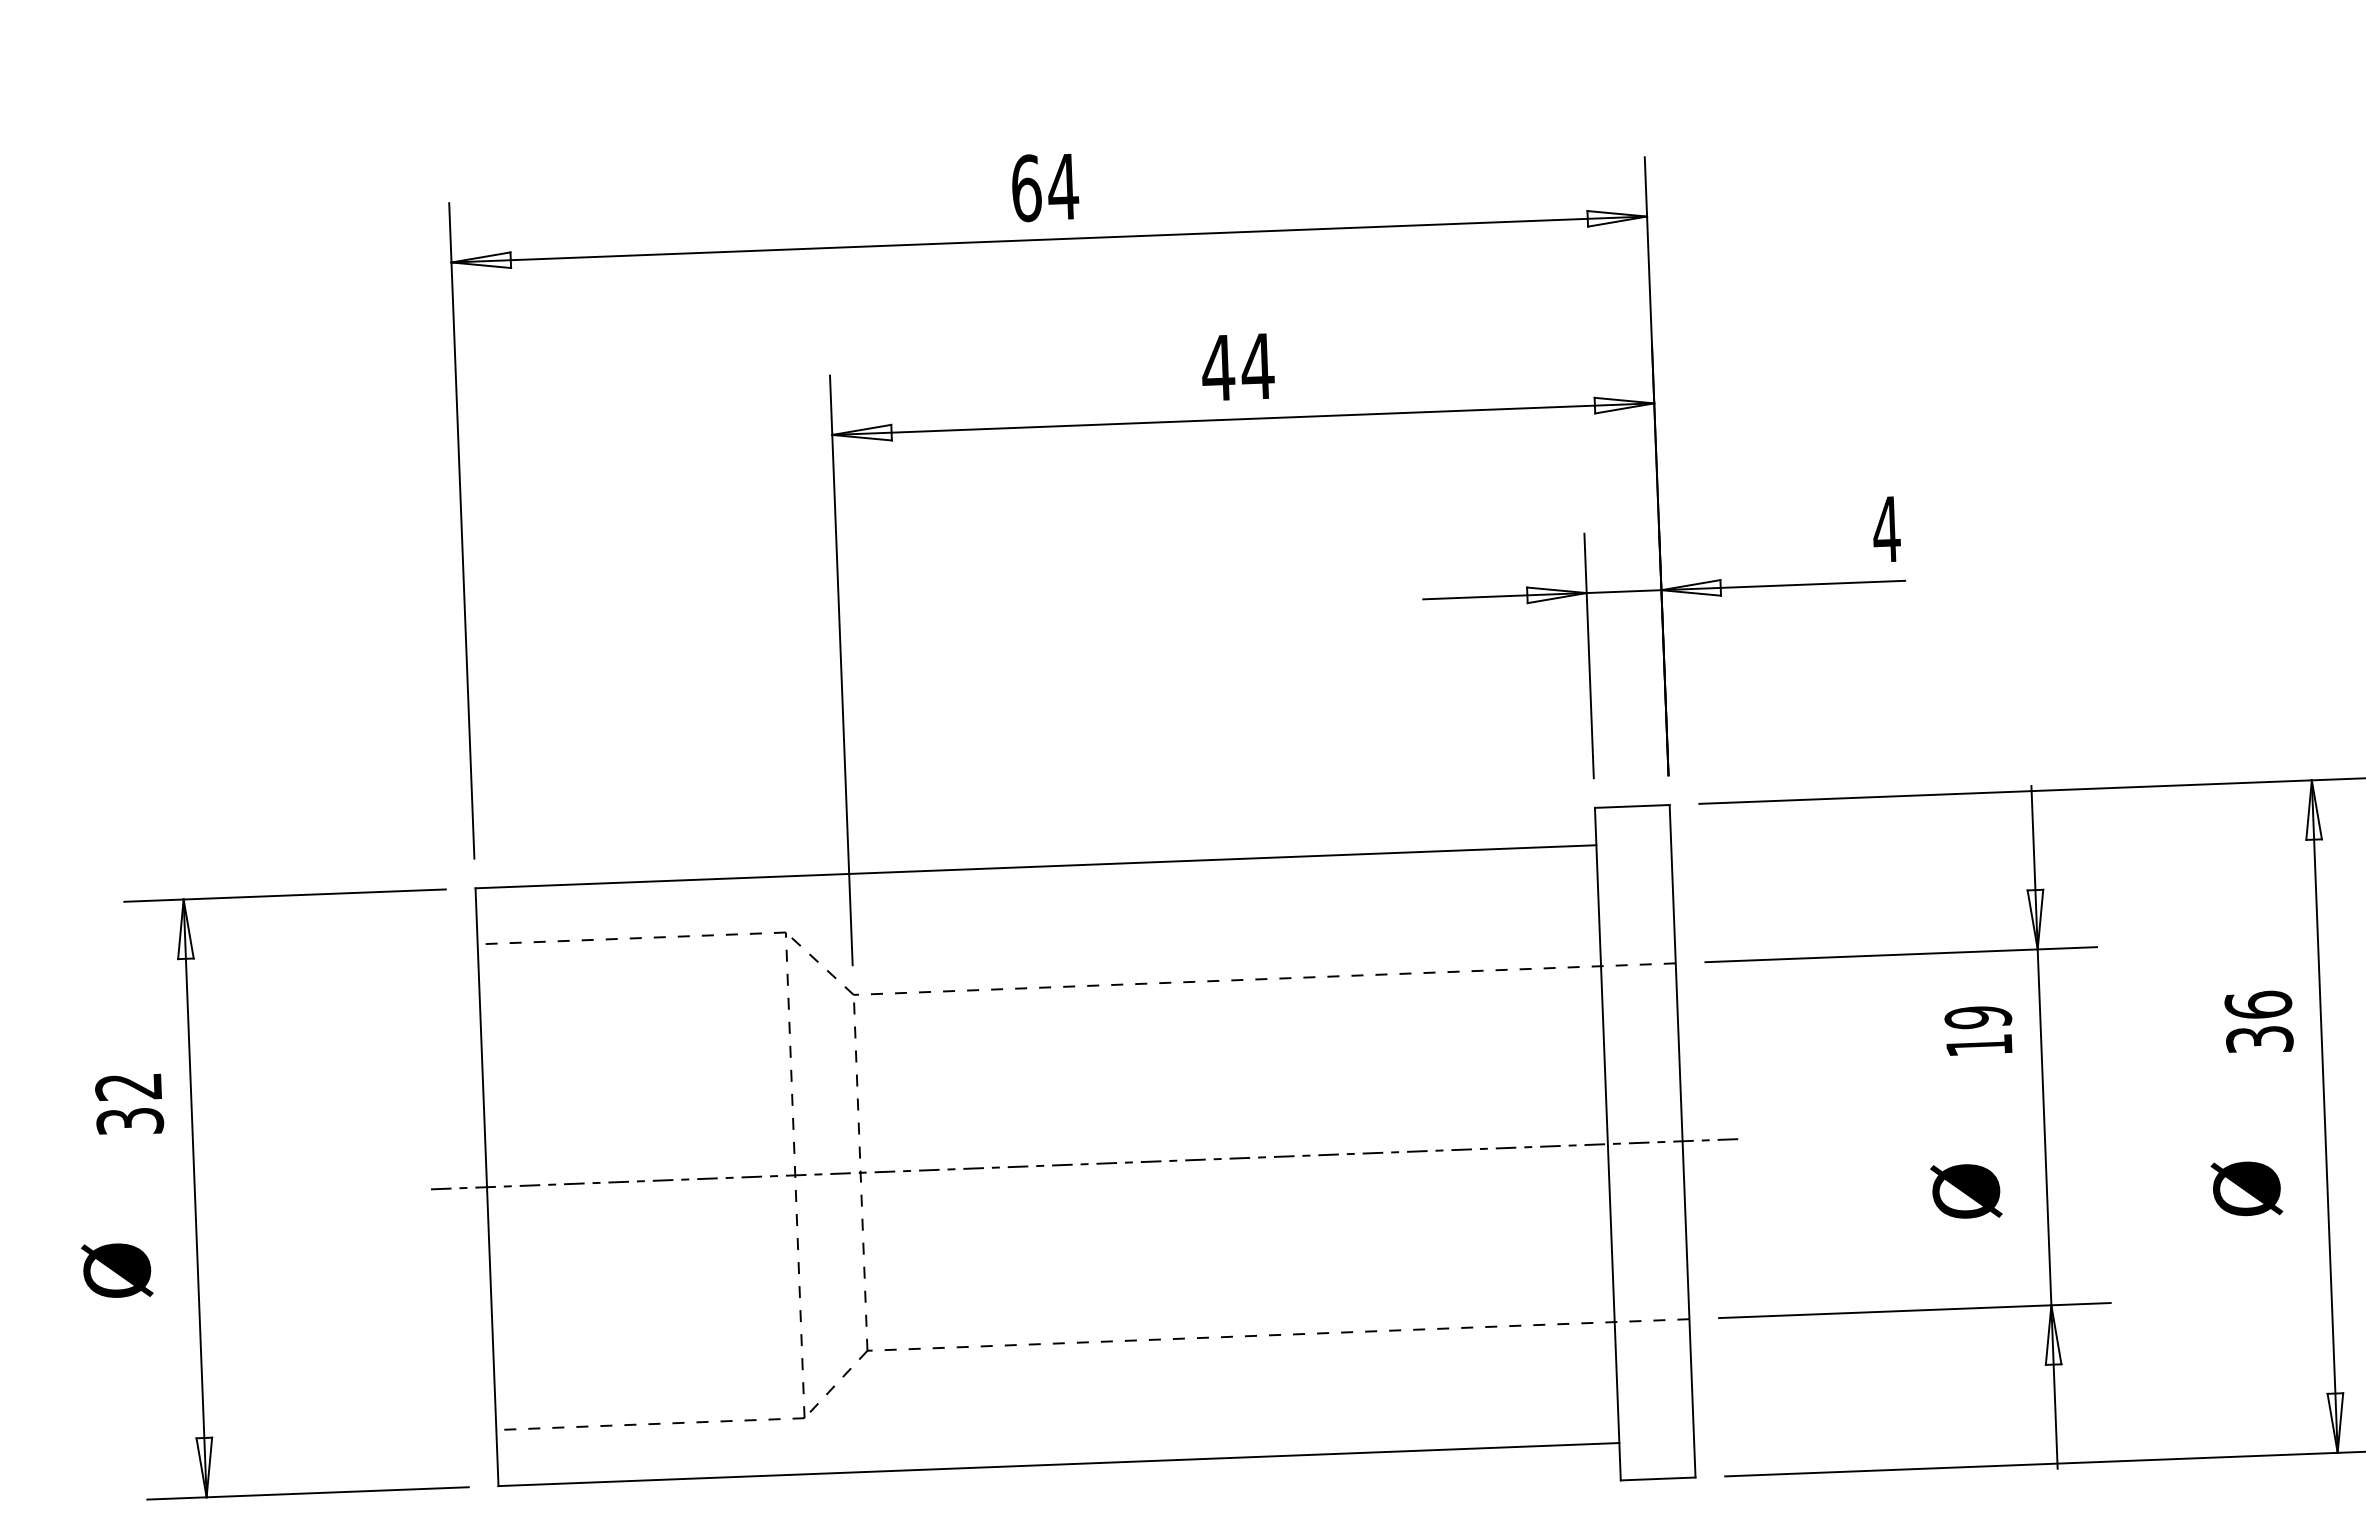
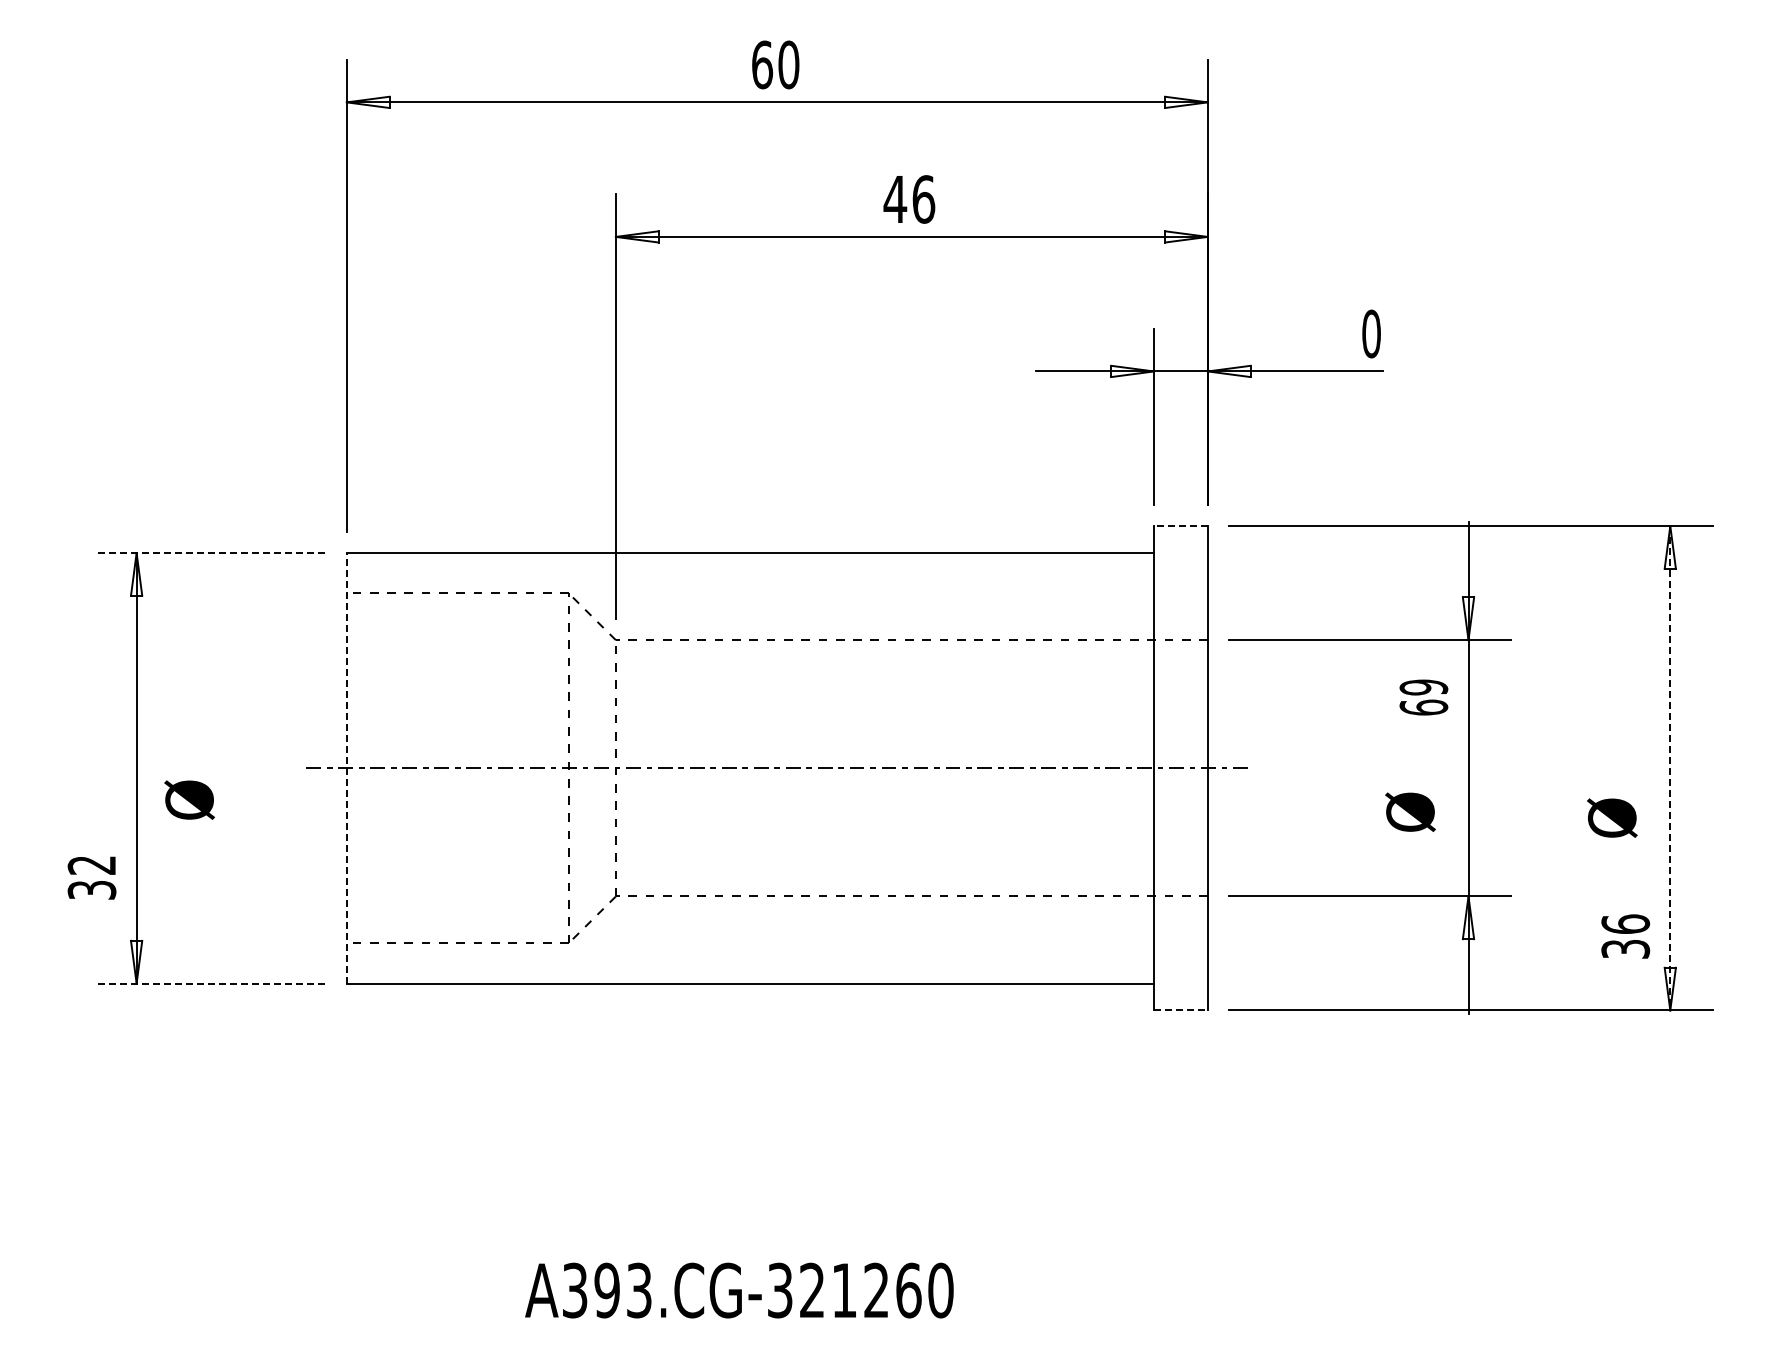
text: (1062, 186) -> (788, 64), 64 -> 60
text: (1257, 366) -> (923, 199), 44 -> 46
text: (1886, 528) -> (1371, 333), 4 -> 0
line: (1631, 806) -> (1180, 526), solid -> dashed
line: (284, 896) -> (209, 553), solid -> dashed
text: (2258, 1022) -> (1625, 936), moved
text: (1978, 1045) -> (1423, 707), 19 -> 69
text: (128, 1103) -> (91, 877), moved
line: (2325, 1116) -> (1670, 768), solid -> dashed
line: (486, 1186) -> (346, 767), solid -> dashed
text: (117, 1269) -> (189, 799), moved
line: (1657, 1479) -> (1180, 1010), solid -> dashed
line: (307, 1493) -> (209, 983), solid -> dashed

